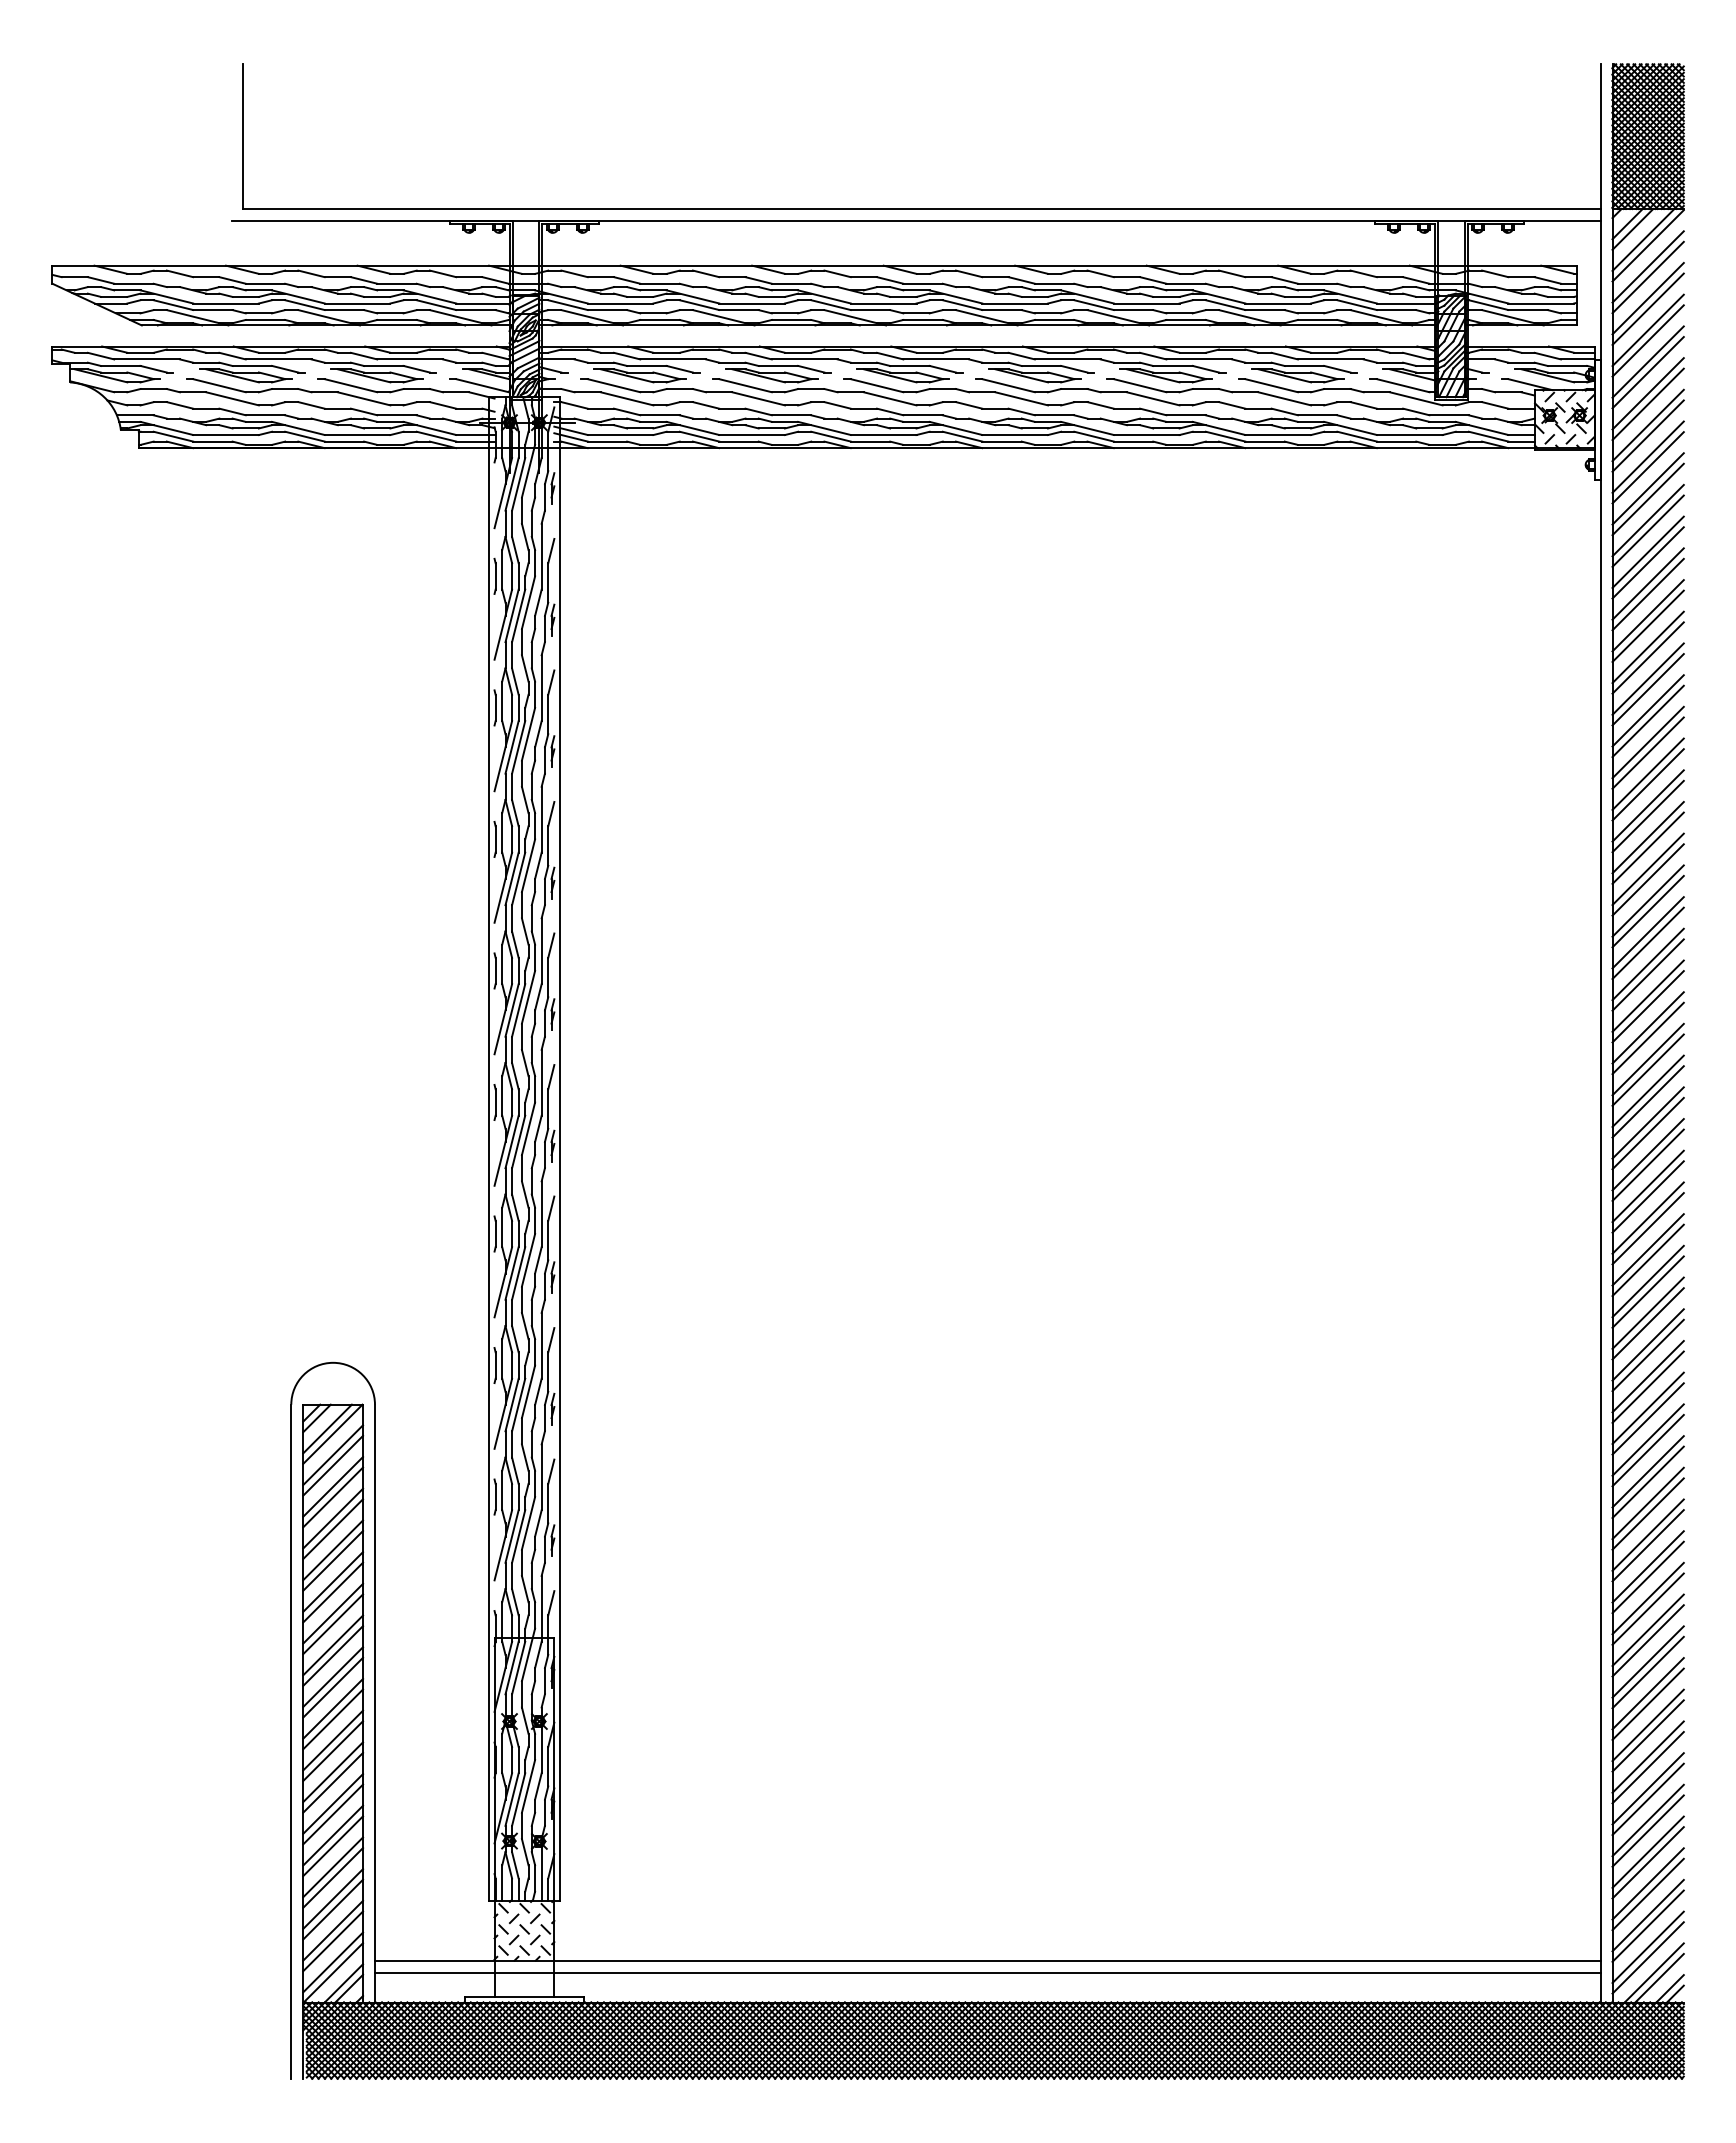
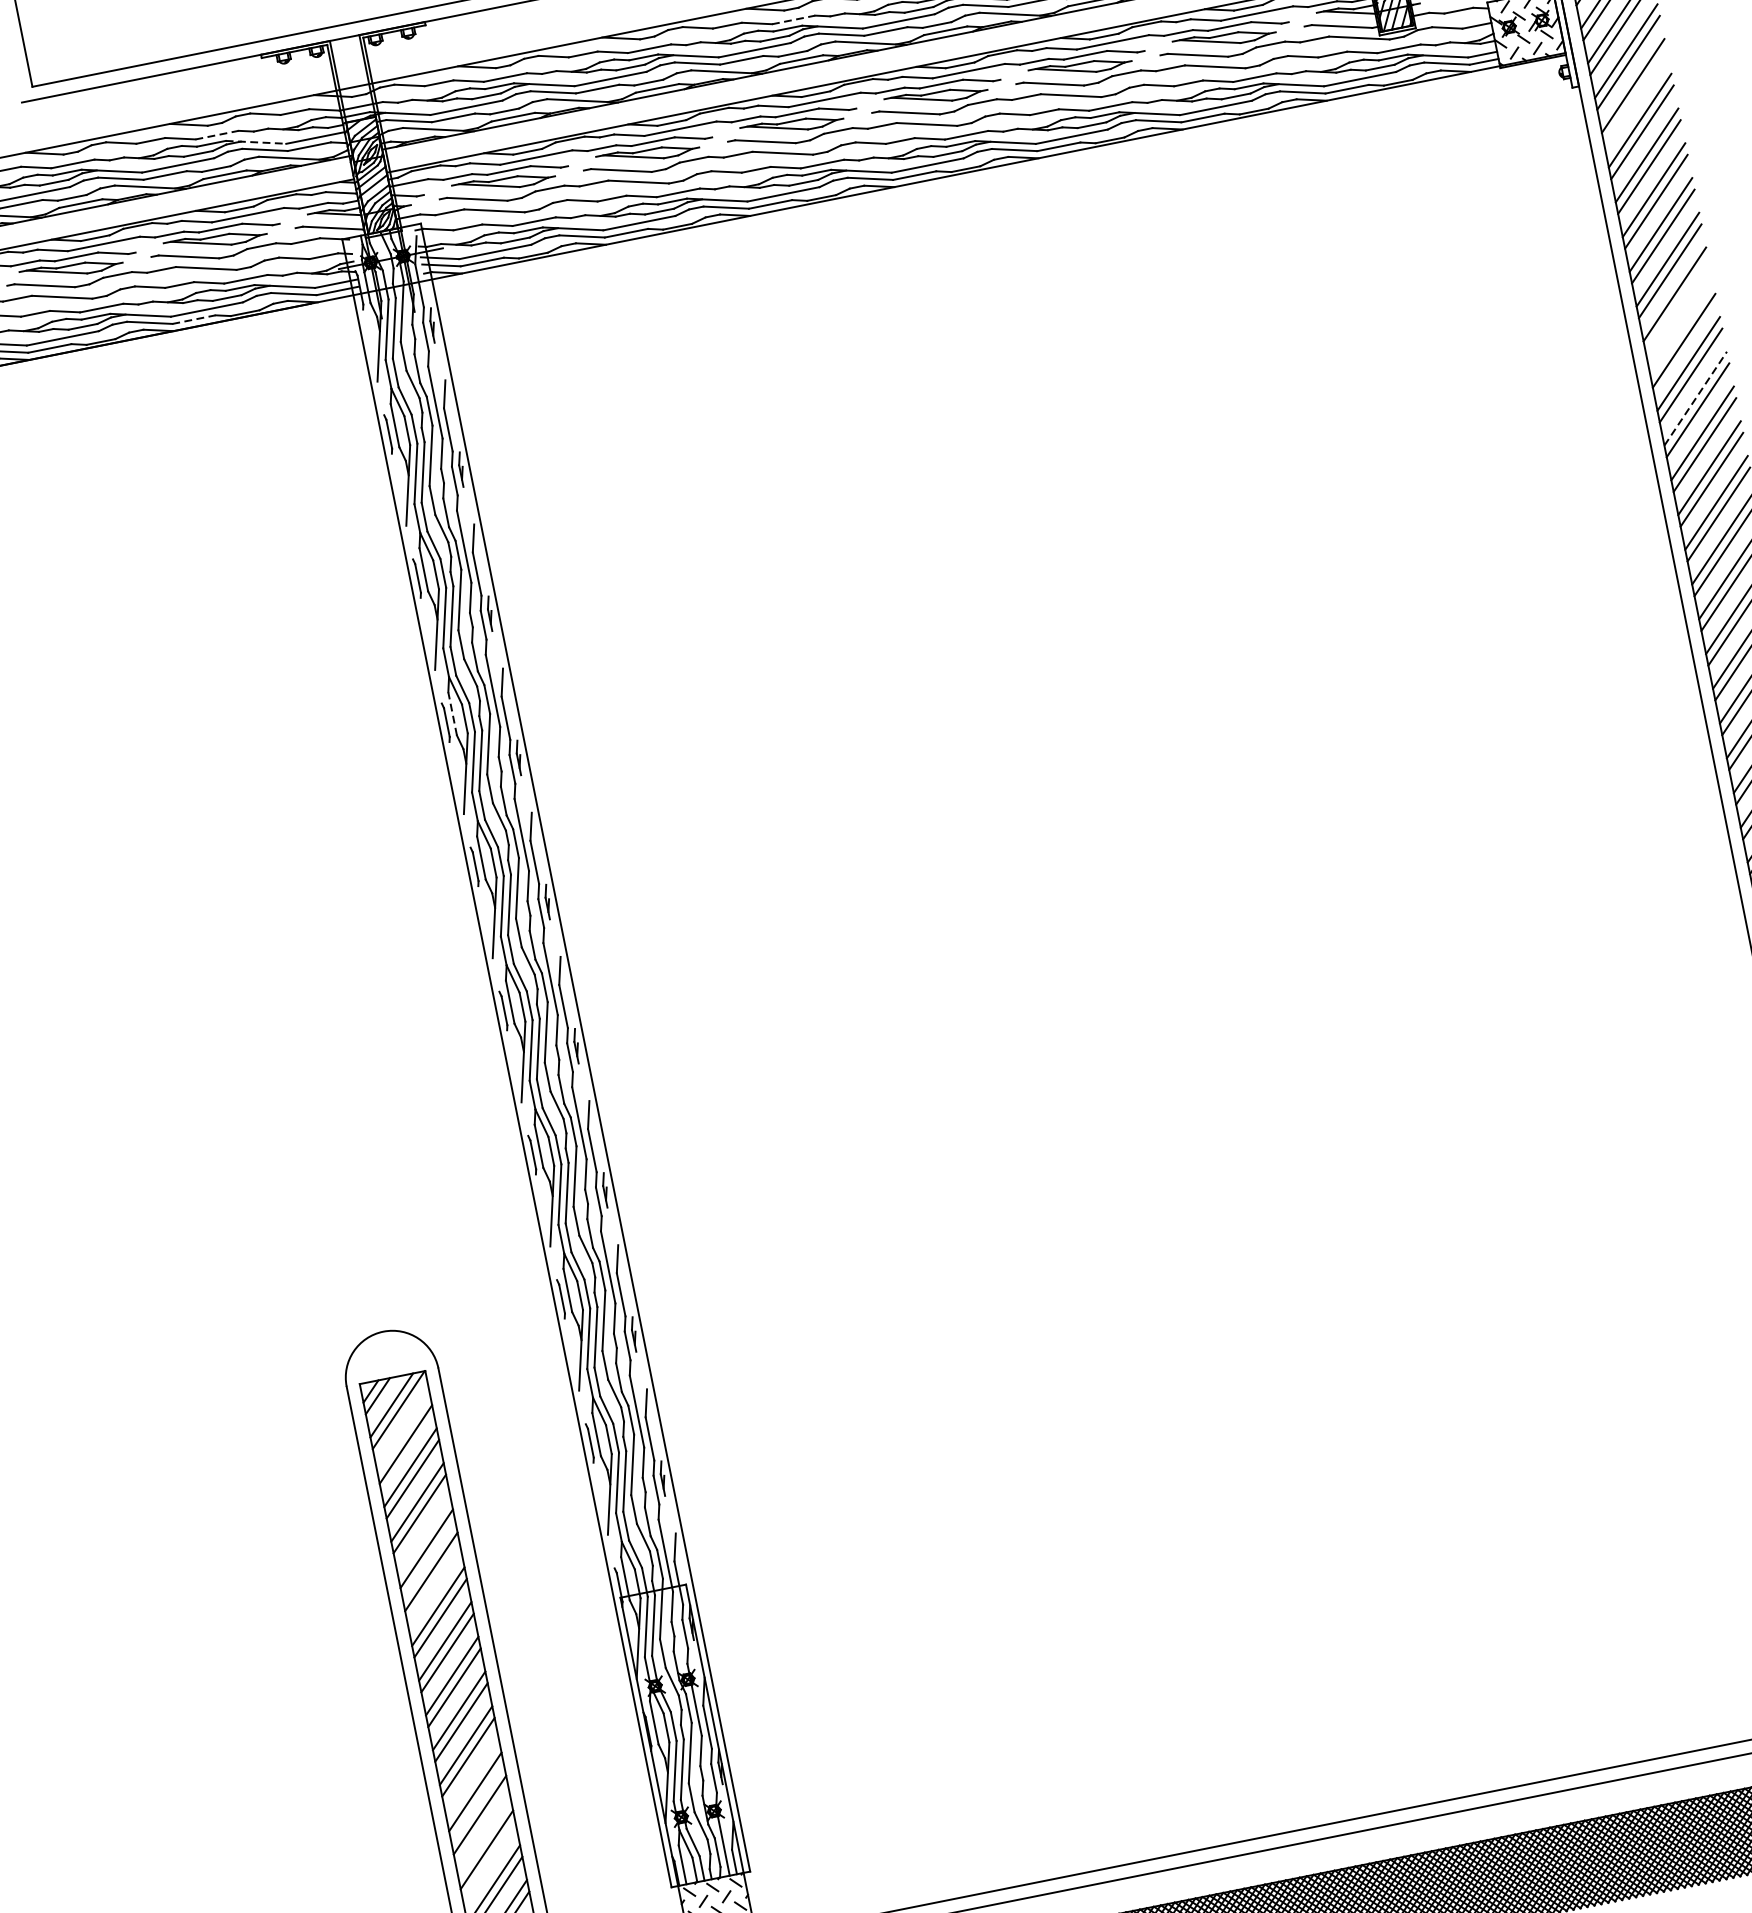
line: (397, 283) -> (217, 134), solid -> dashed
line: (923, 283) -> (794, 19), solid -> dashed
line: (430, 297) -> (256, 142), solid -> dashed
line: (344, 441) -> (194, 319), solid -> dashed
line: (1647, 499) -> (1634, 97), removed
line: (1647, 689) -> (1676, 305), removed
line: (1647, 710) -> (1680, 328), removed
line: (1648, 773) -> (1695, 397), solid -> dashed
line: (502, 832) -> (452, 713), solid -> dashed
line: (333, 1455) -> (404, 1433), removed
line: (333, 1550) -> (424, 1537), removed
line: (333, 1592) -> (434, 1583), removed
line: (333, 1772) -> (473, 1780), removed
line: (333, 1814) -> (482, 1826), removed
line: (333, 1846) -> (489, 1861), removed

